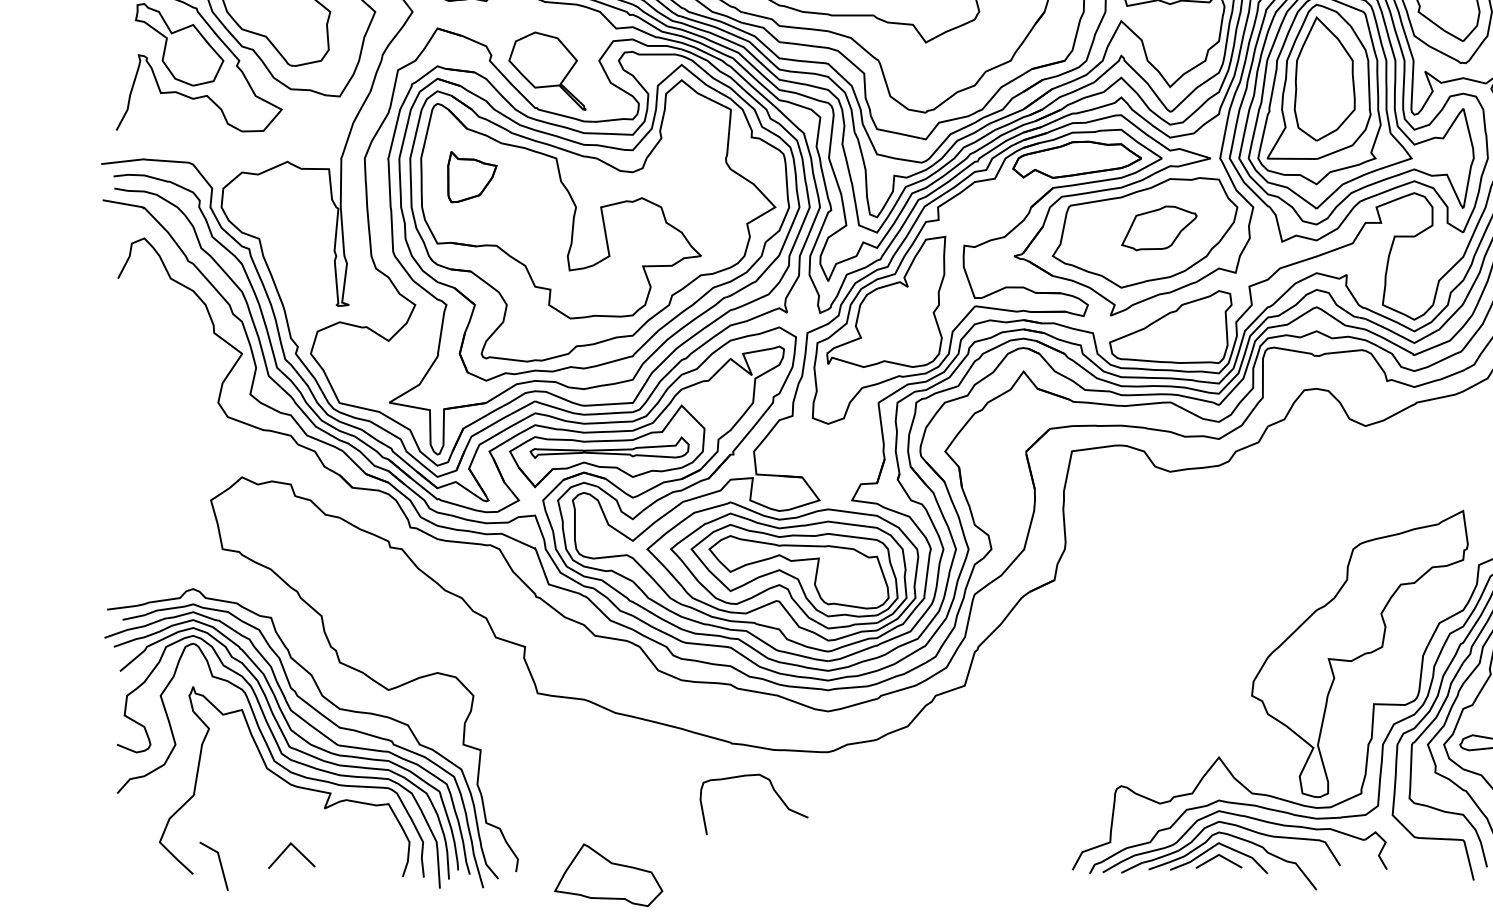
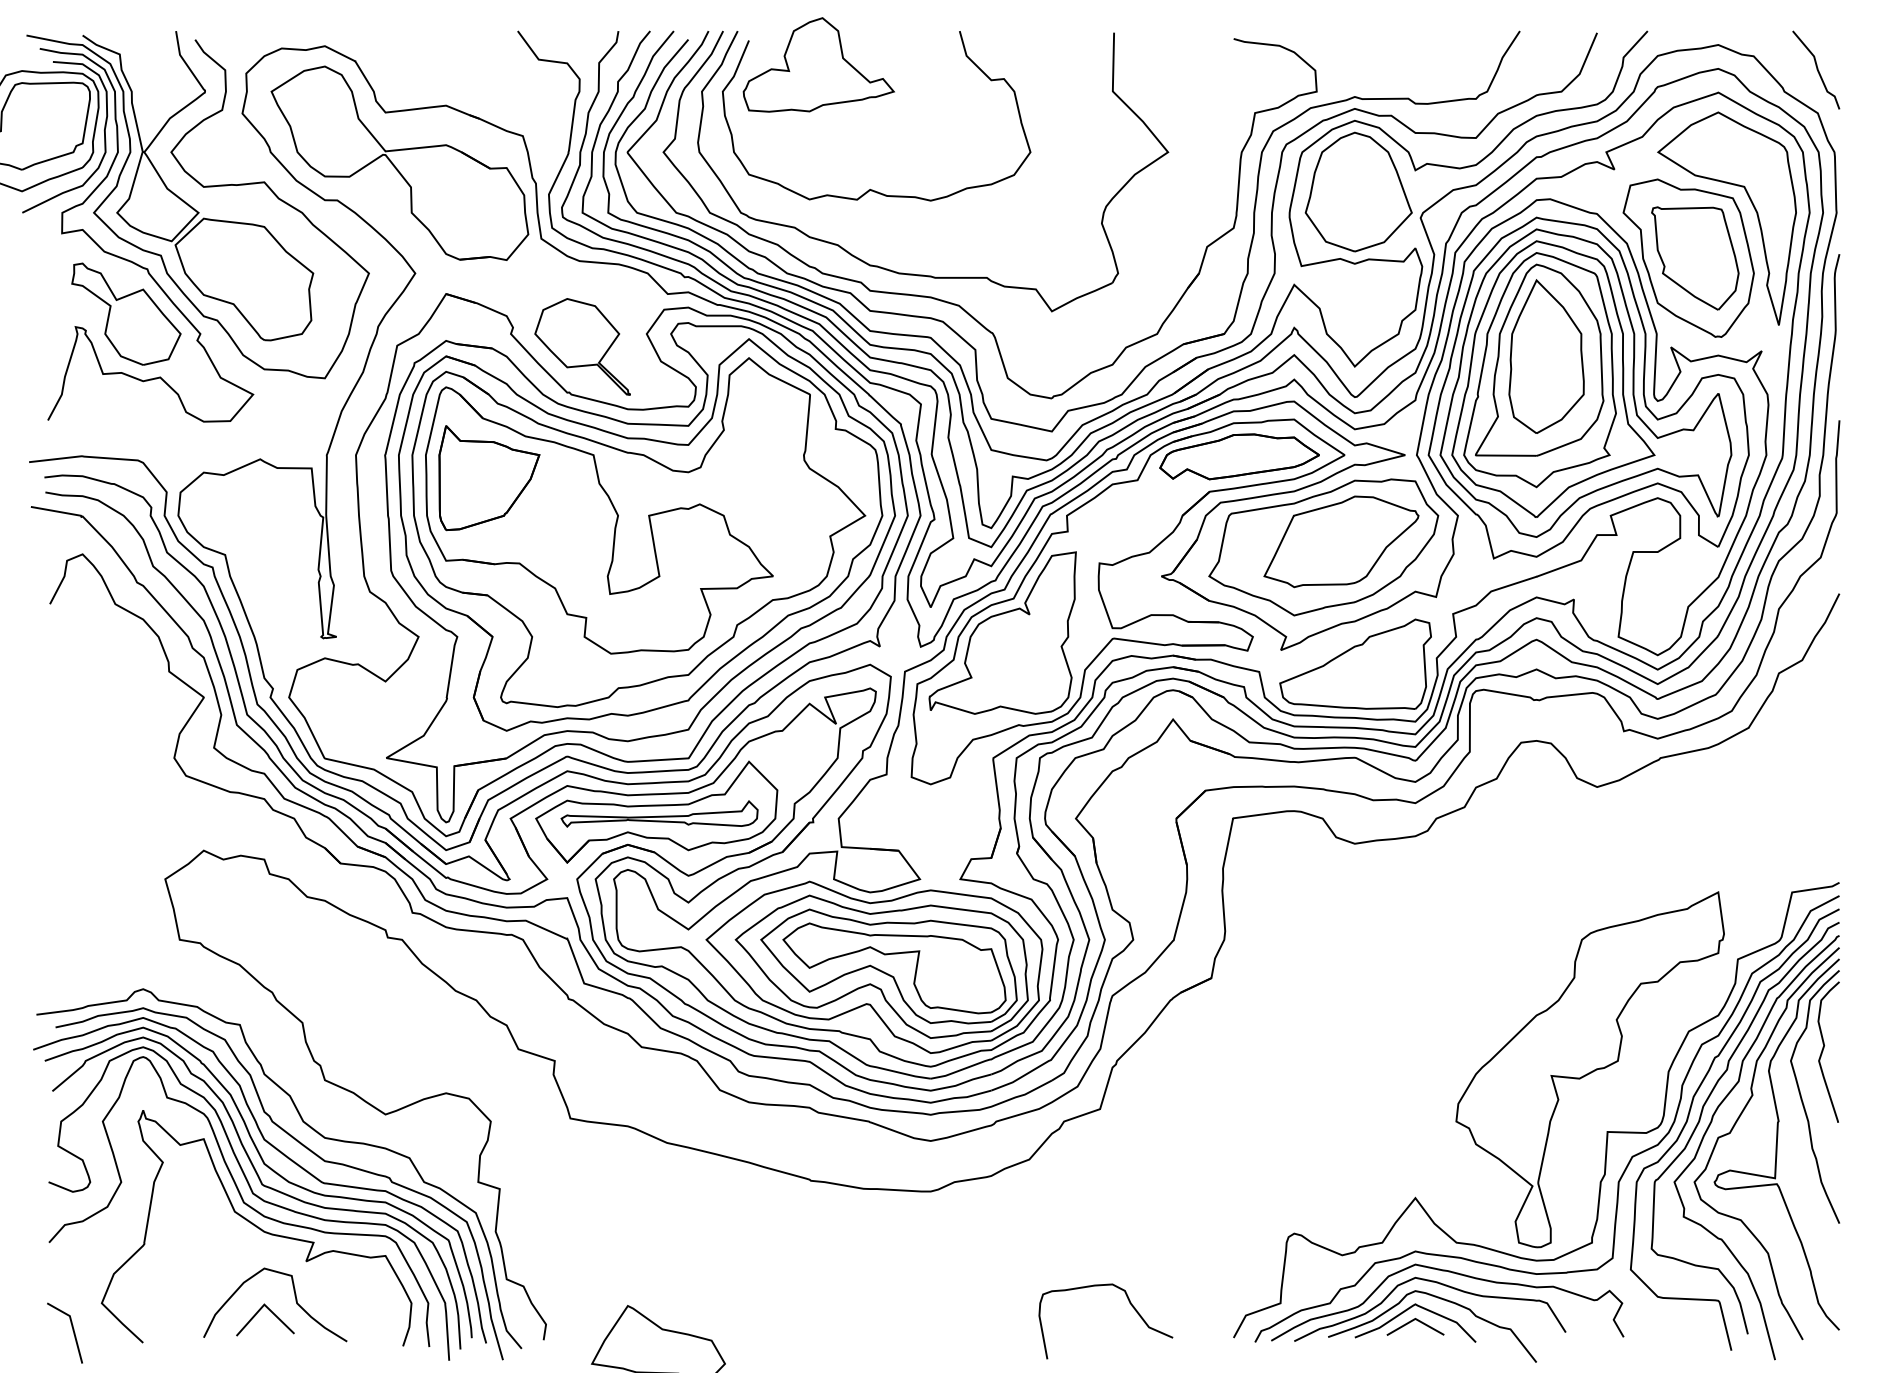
part: (472, 177) -> (489, 478), size x1.67
part: (1159, 228) -> (1341, 541), size x1.67
curve: (773, 790) -> (1129, 1303), moved
curve: (316, 840) -> (295, 1301), added
line: (220, 864) -> (72, 1330), moved

